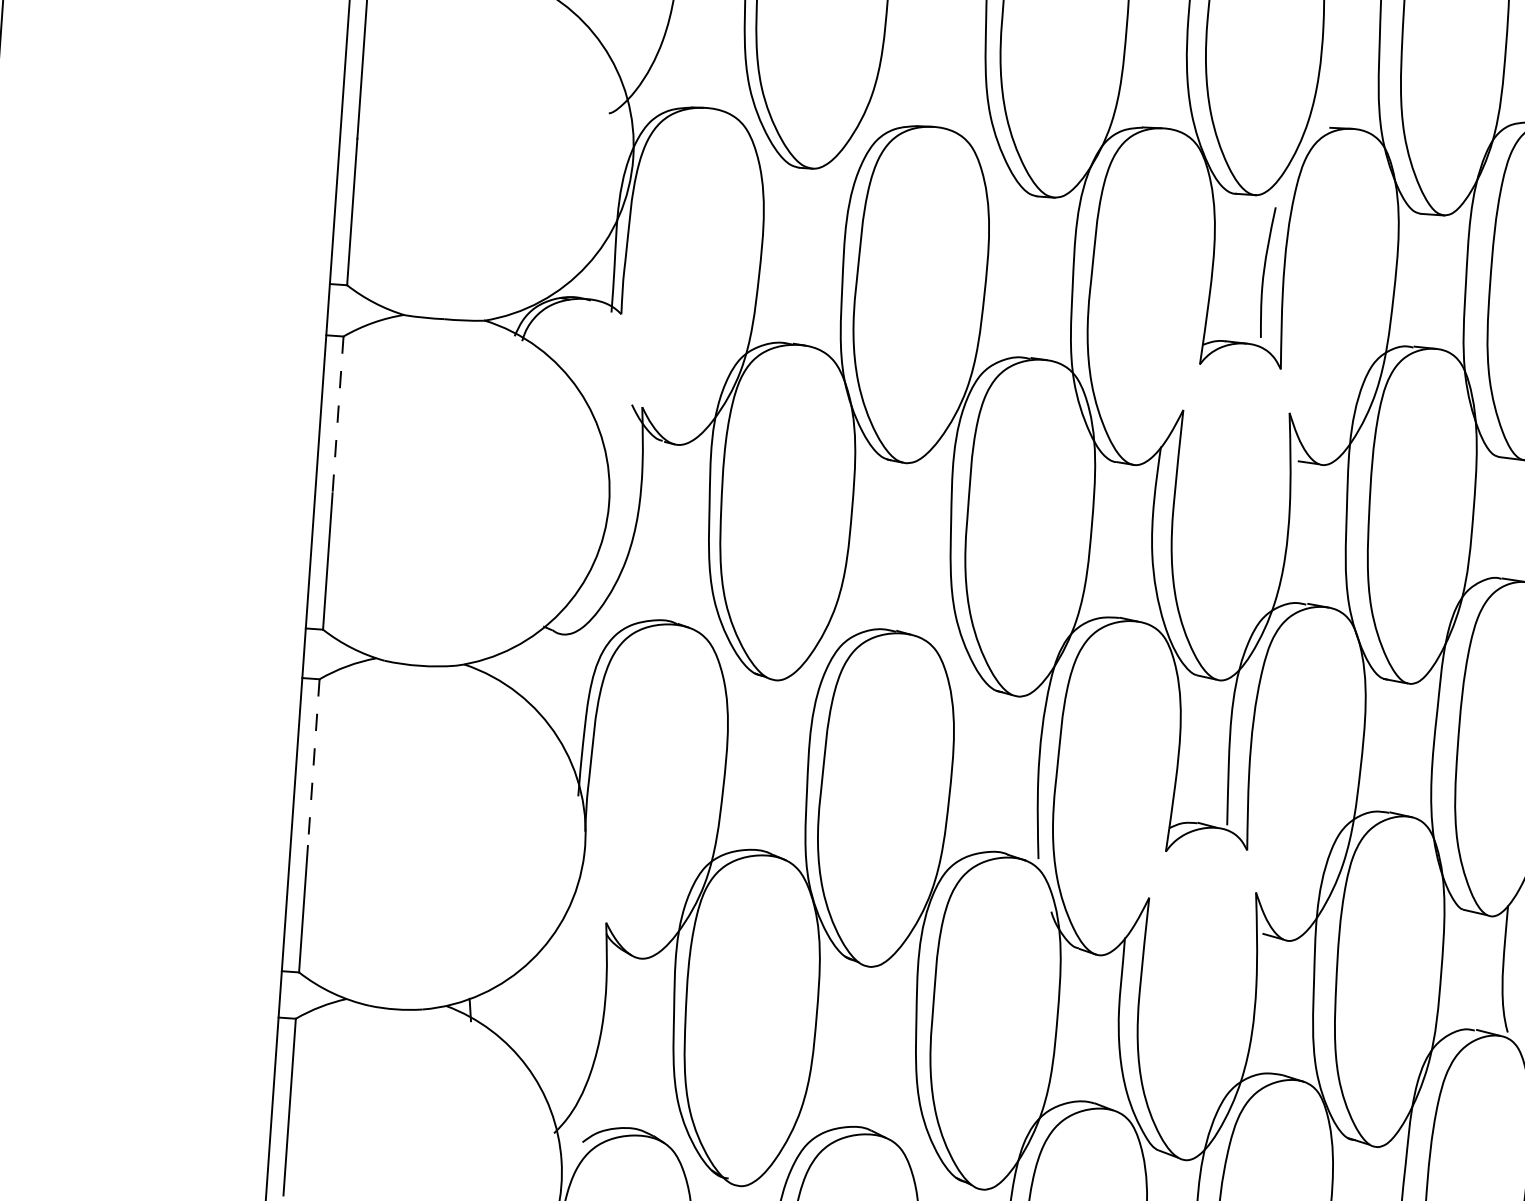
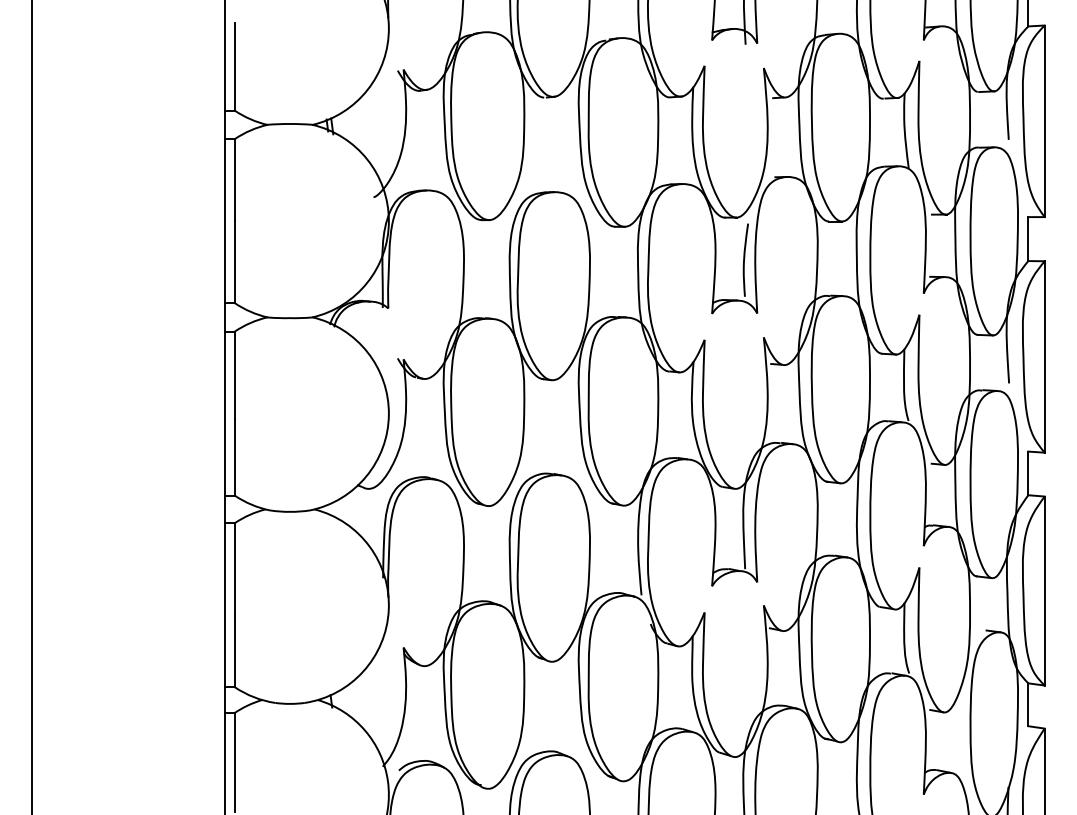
line: (337, 414) -> (234, 375), dashed -> solid
line: (313, 761) -> (234, 569), dashed -> solid

